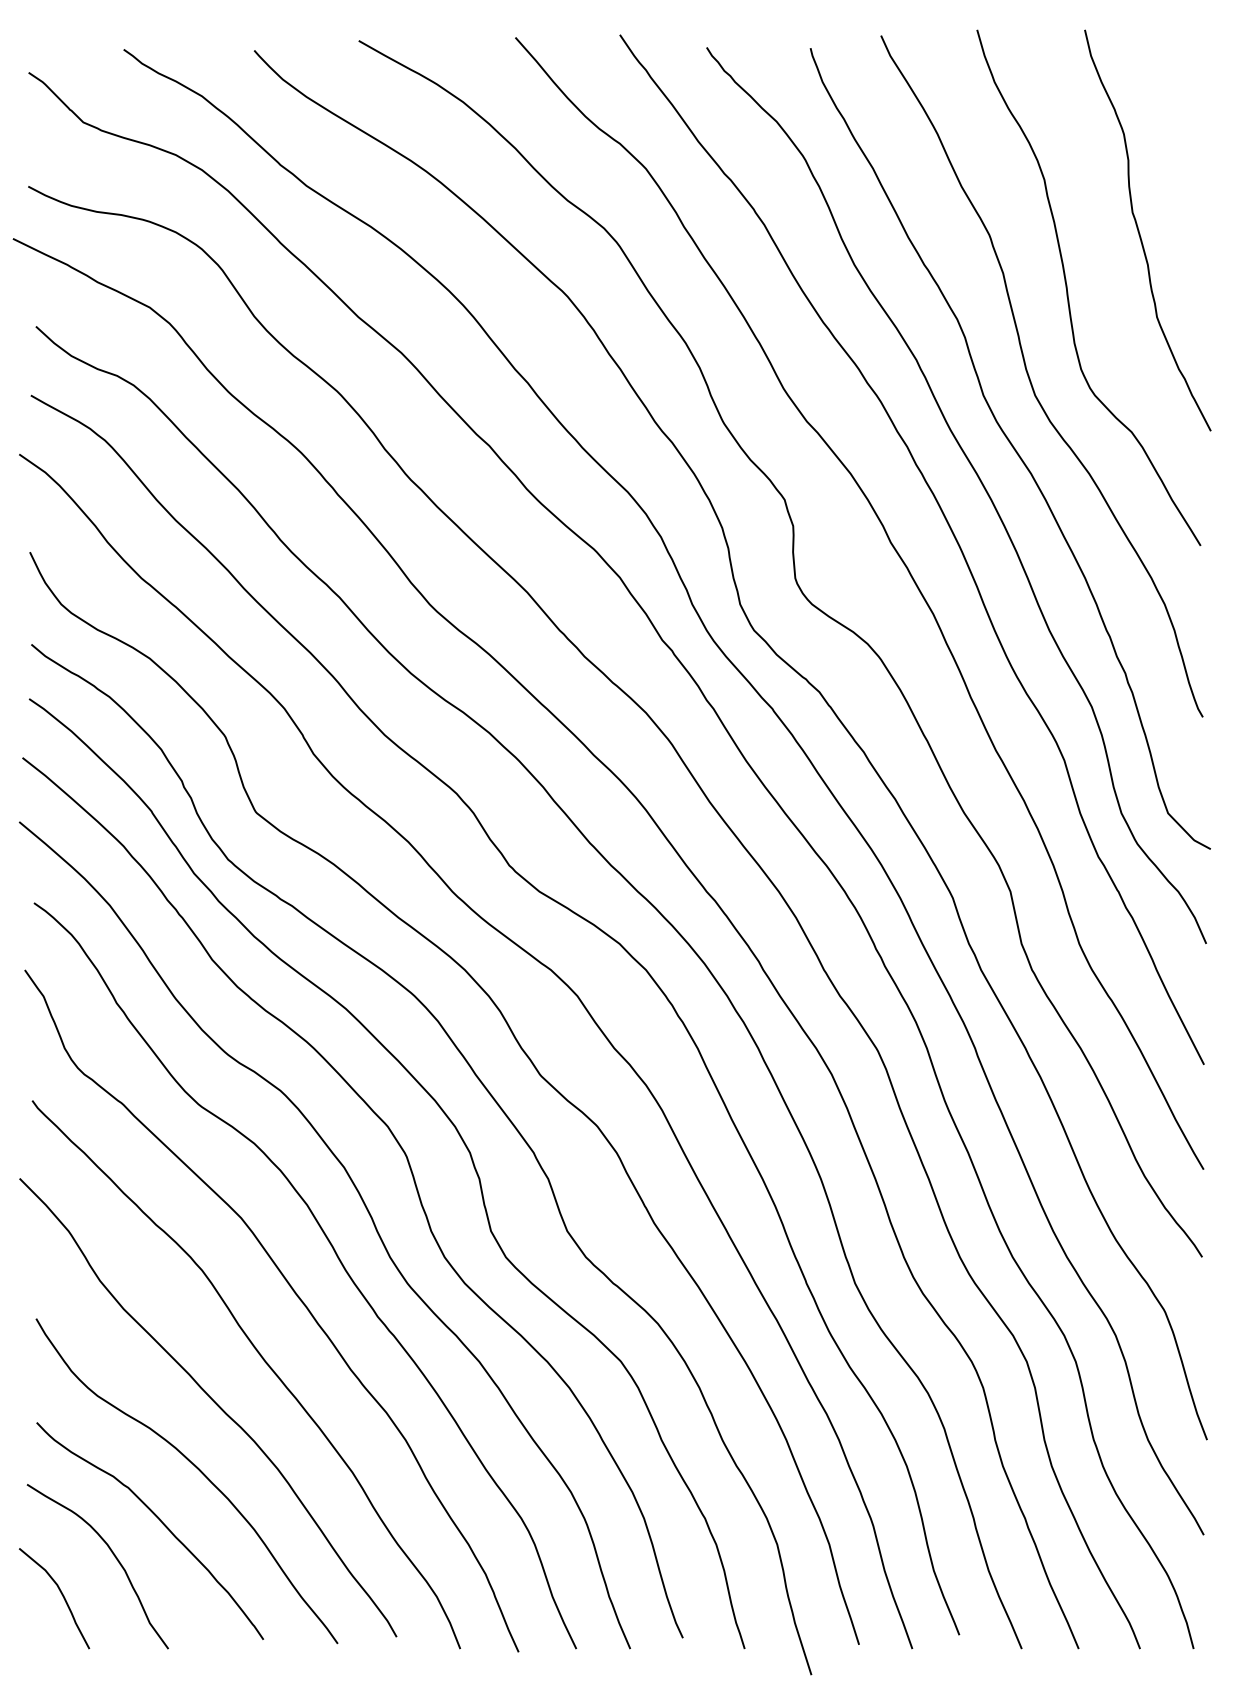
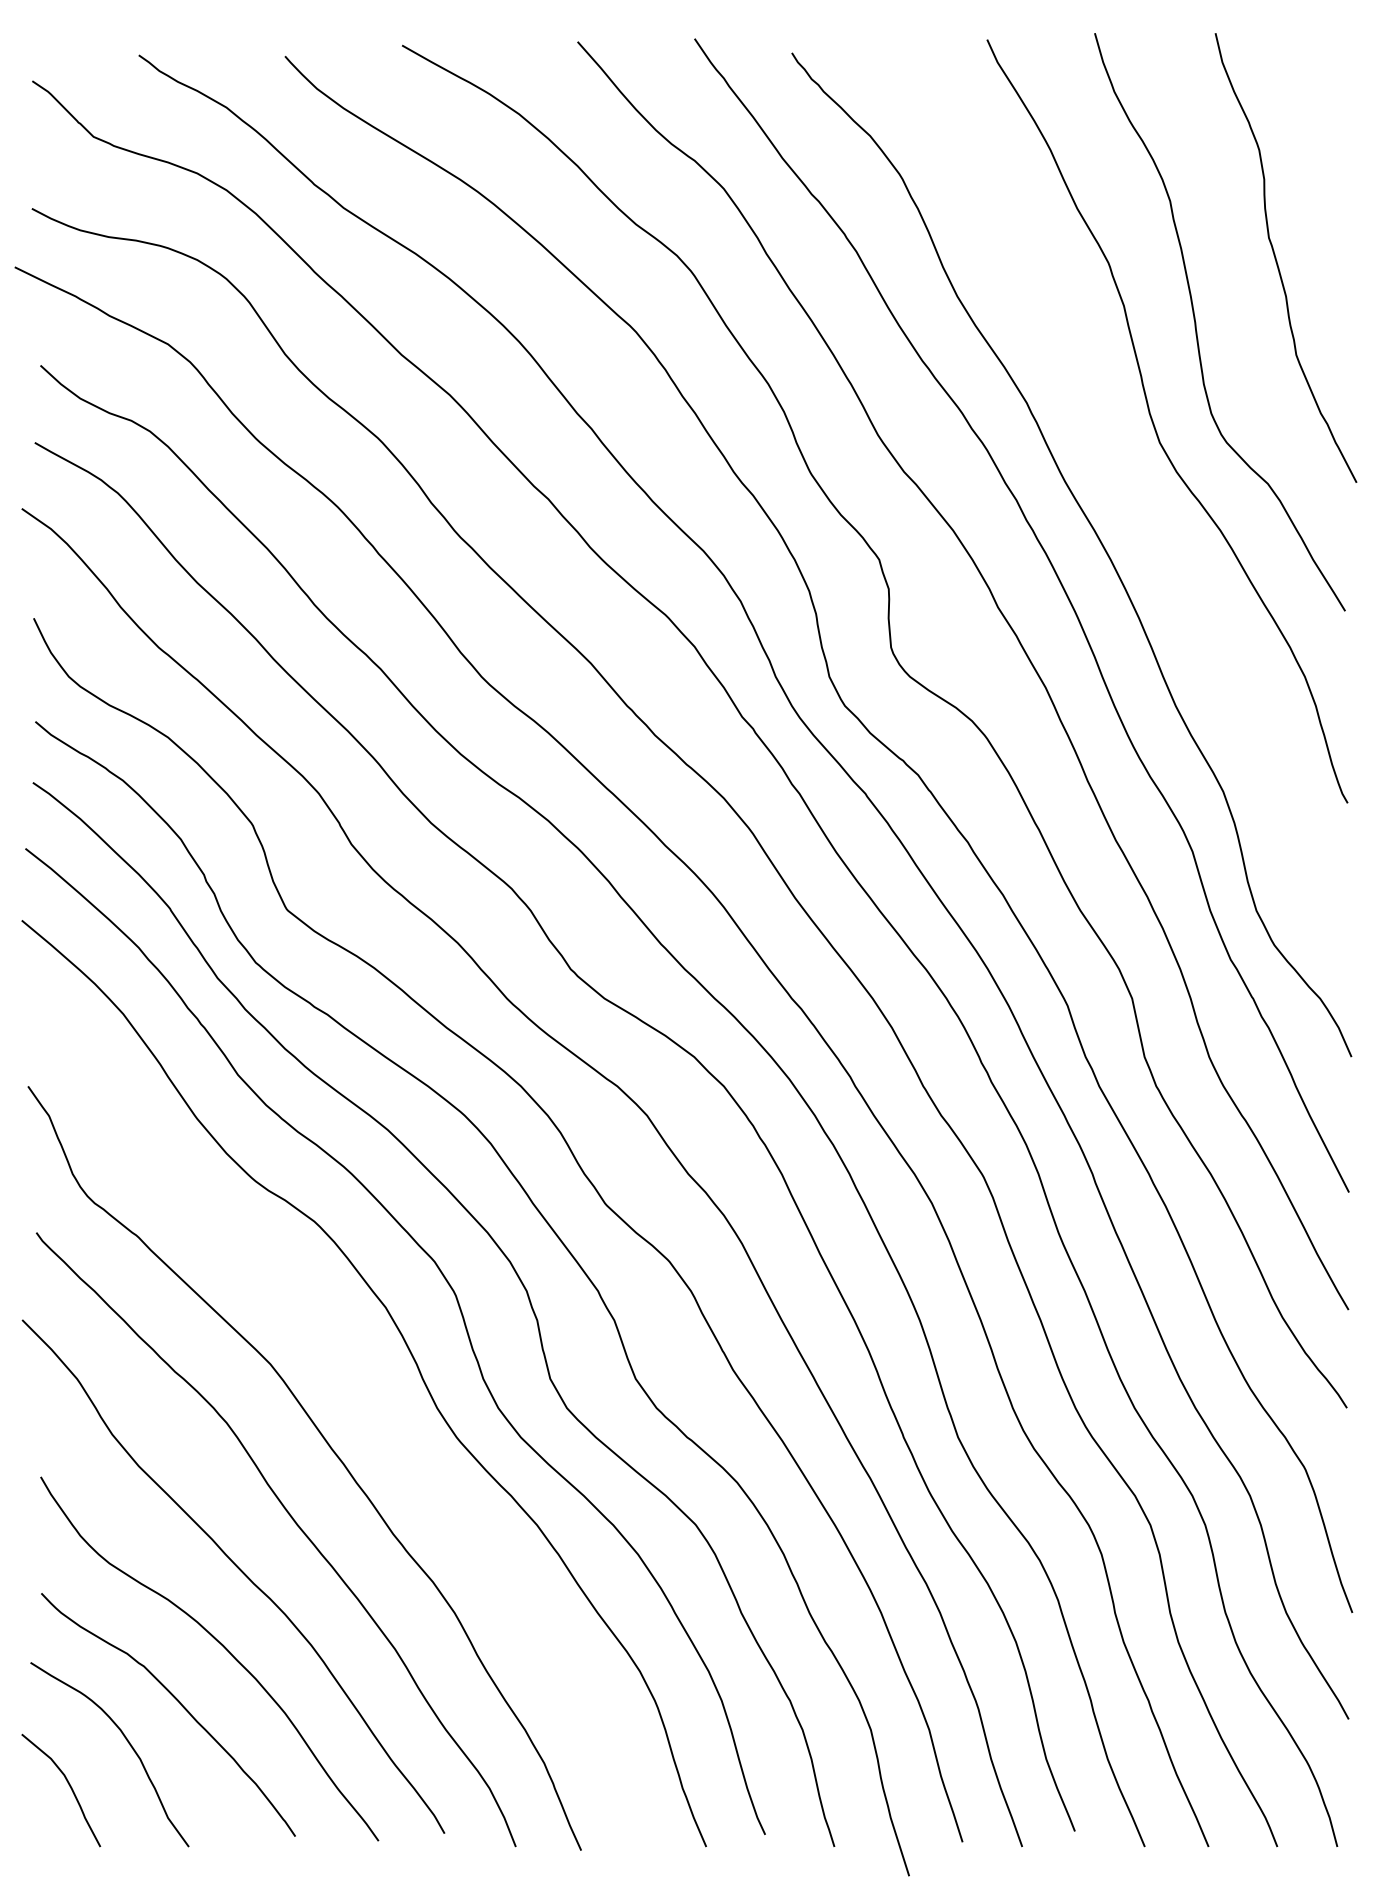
curve: (1012, 447) -> (1134, 501), removed
curve: (337, 1258) -> (378, 1409), removed

